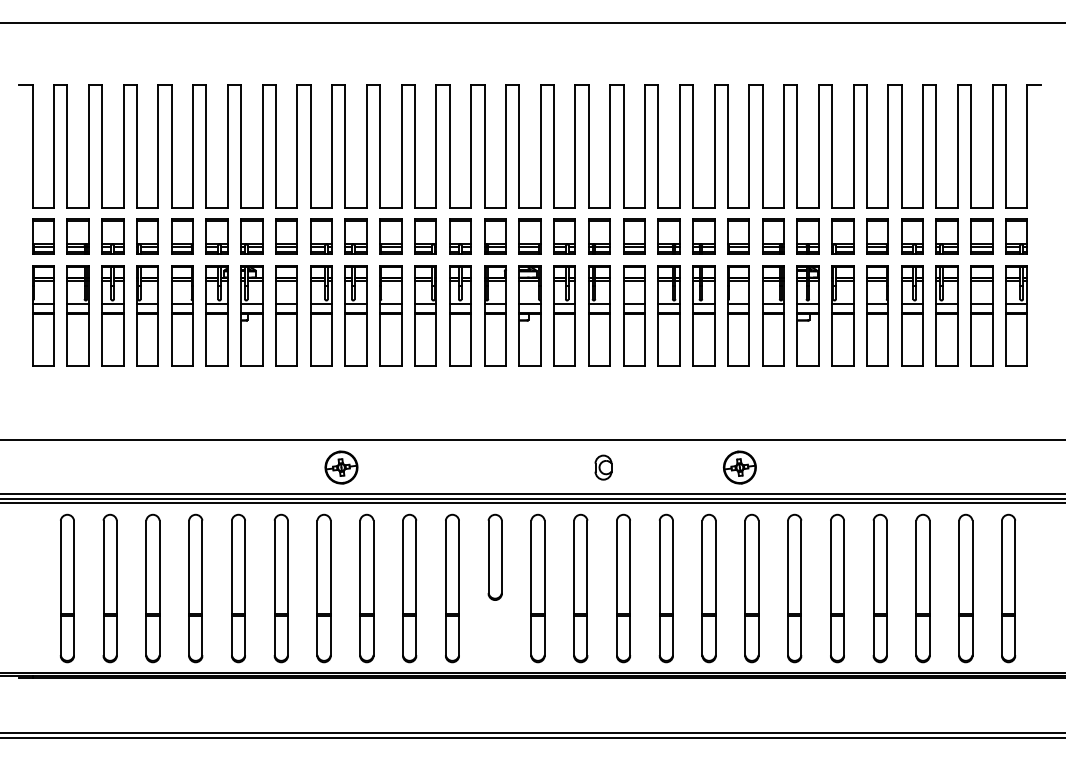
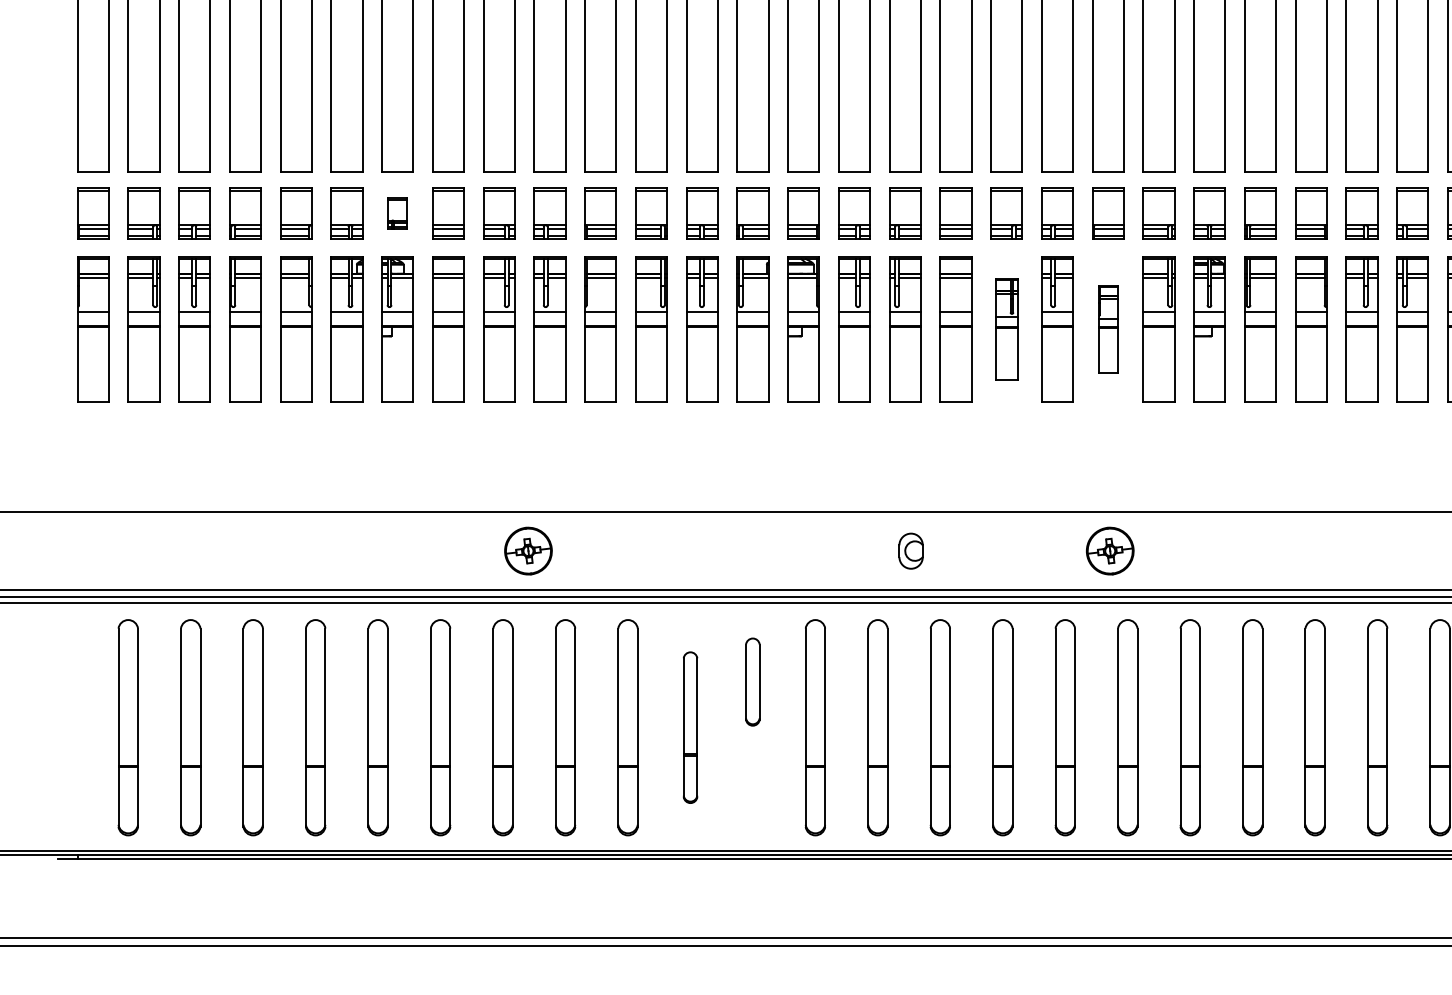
part: (251, 236) -> (397, 213), size x0.6
part: (668, 315) -> (1005, 329), size x0.7
part: (738, 315) -> (1108, 329), size x0.6
part: (494, 556) -> (751, 680), size x0.7
part: (452, 588) -> (690, 727), size x0.7

